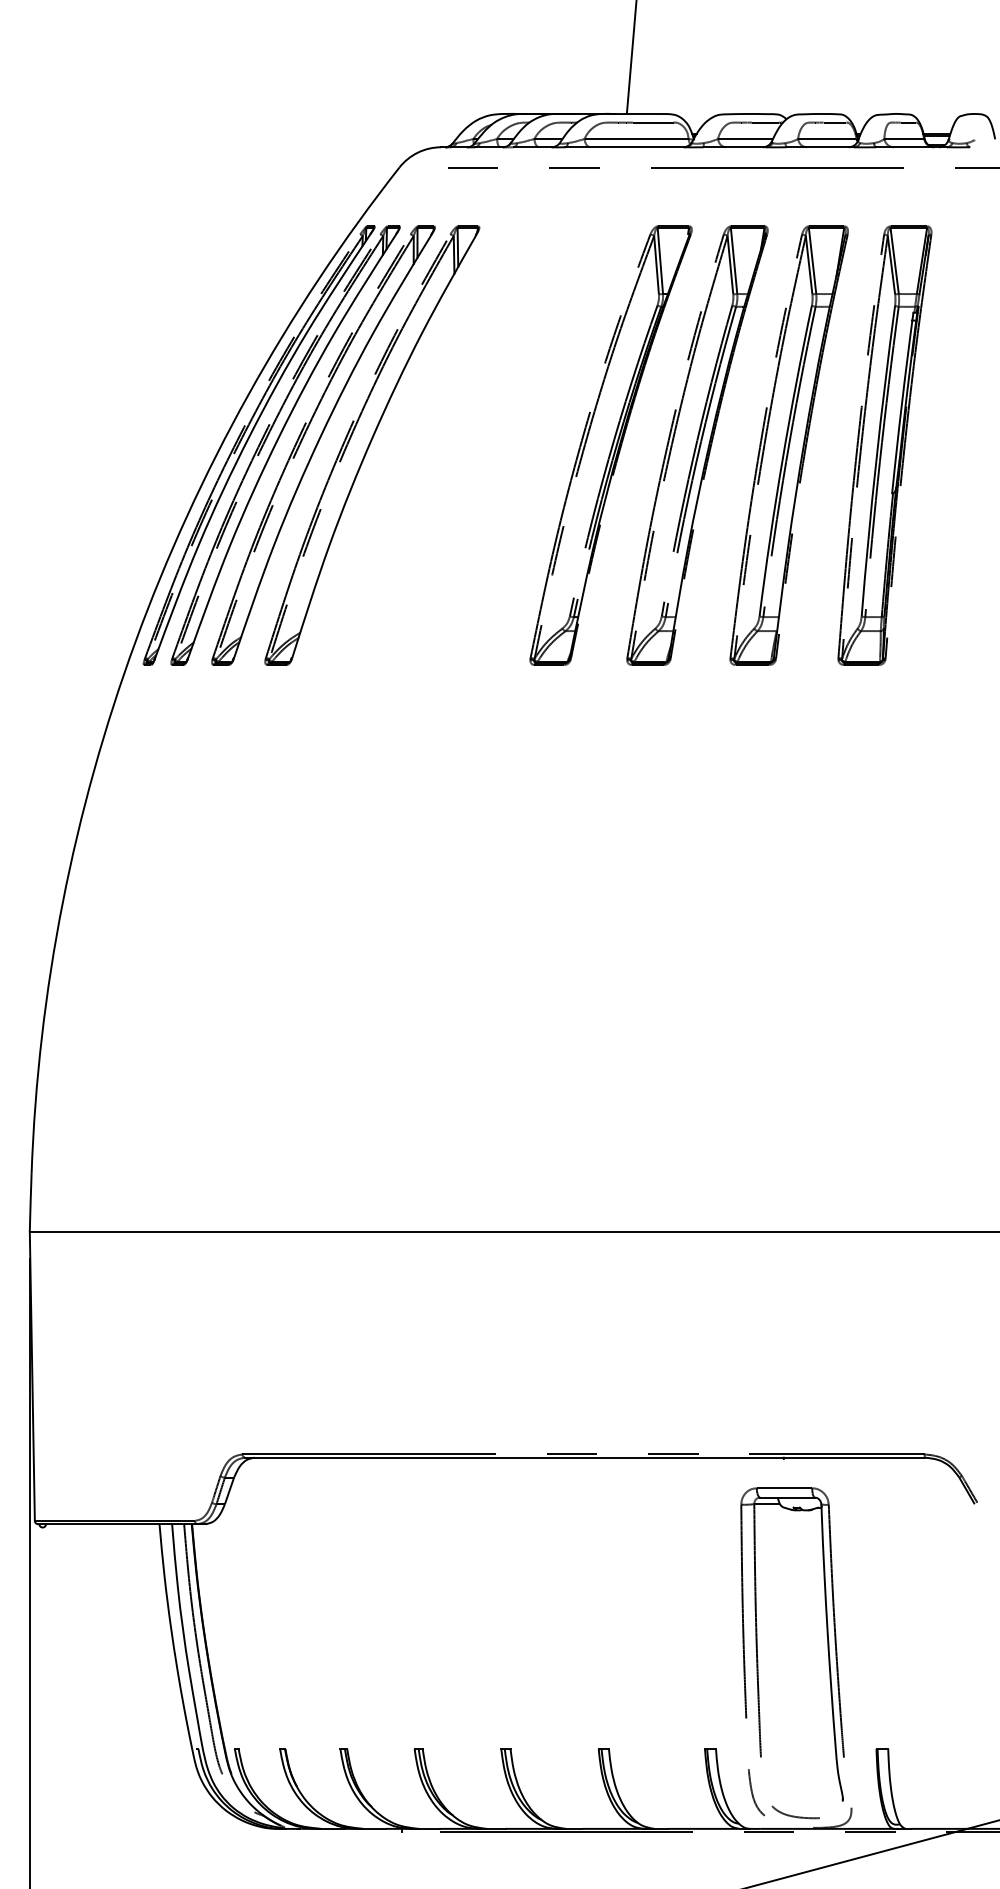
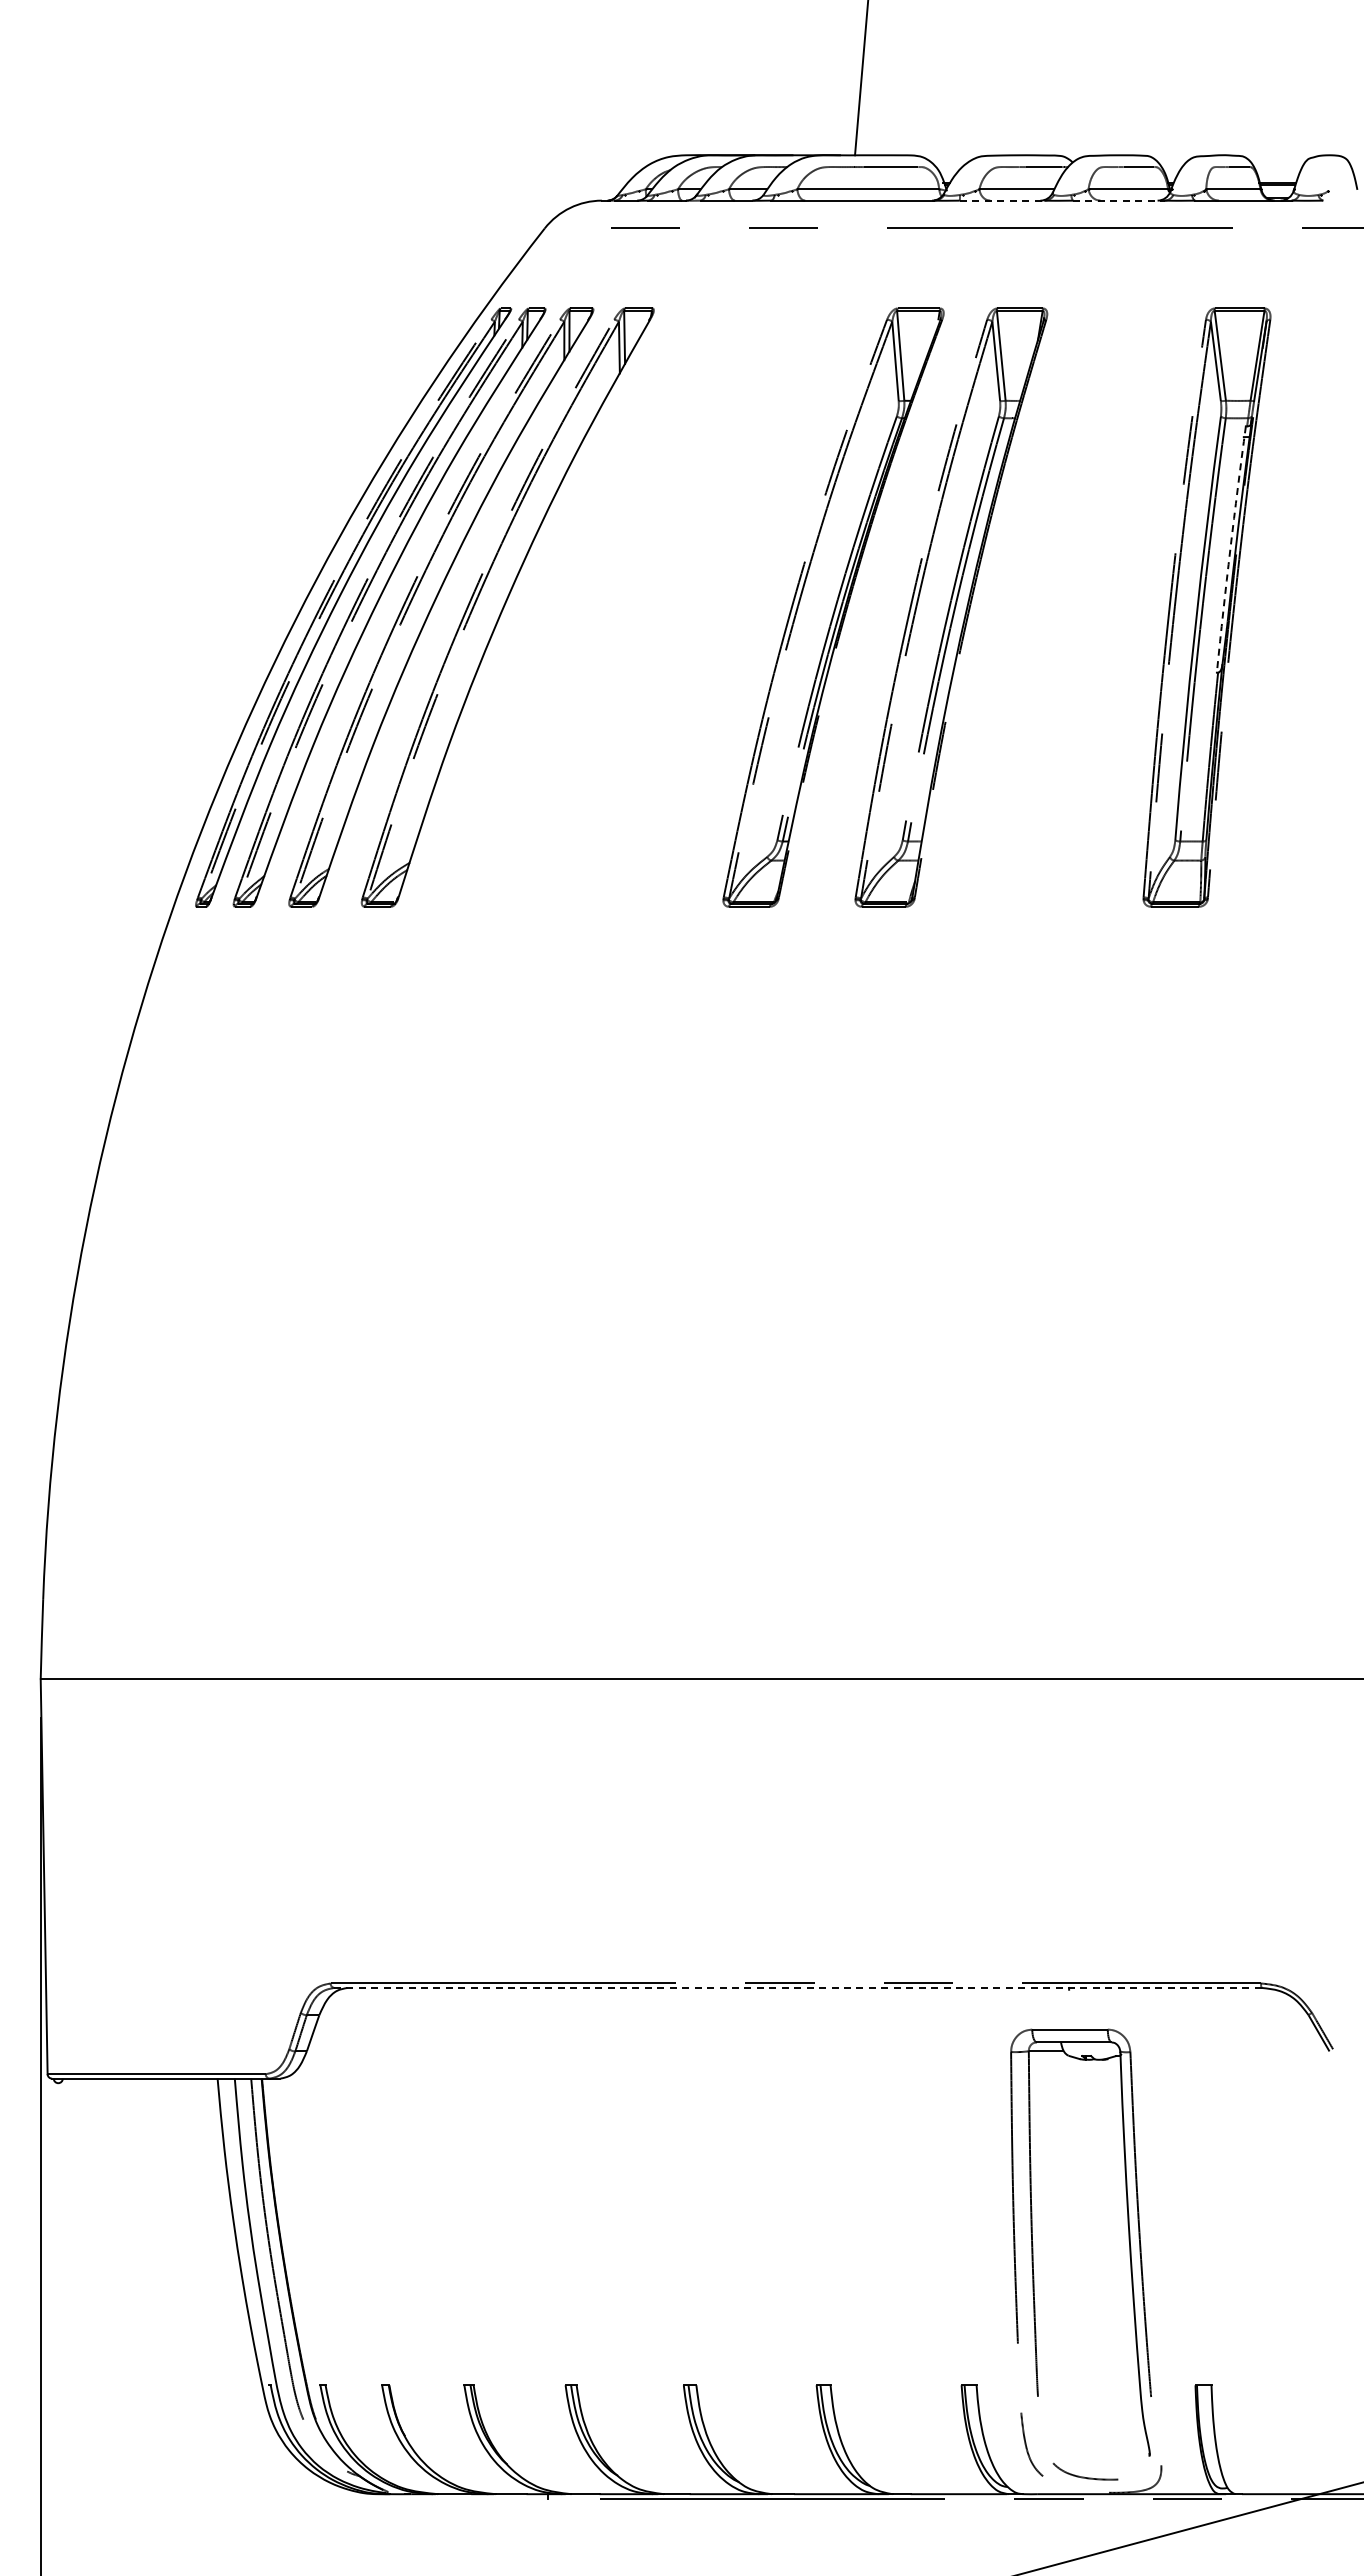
line: (734, 147) -> (1002, 200), solid -> dashed
line: (820, 147) -> (1118, 200), solid -> dashed
arc: (902, 403) -> (1230, 549), solid -> dashed
part: (789, 445) -> (1076, 607), removed
line: (584, 1457) -> (797, 1987), solid -> dashed

